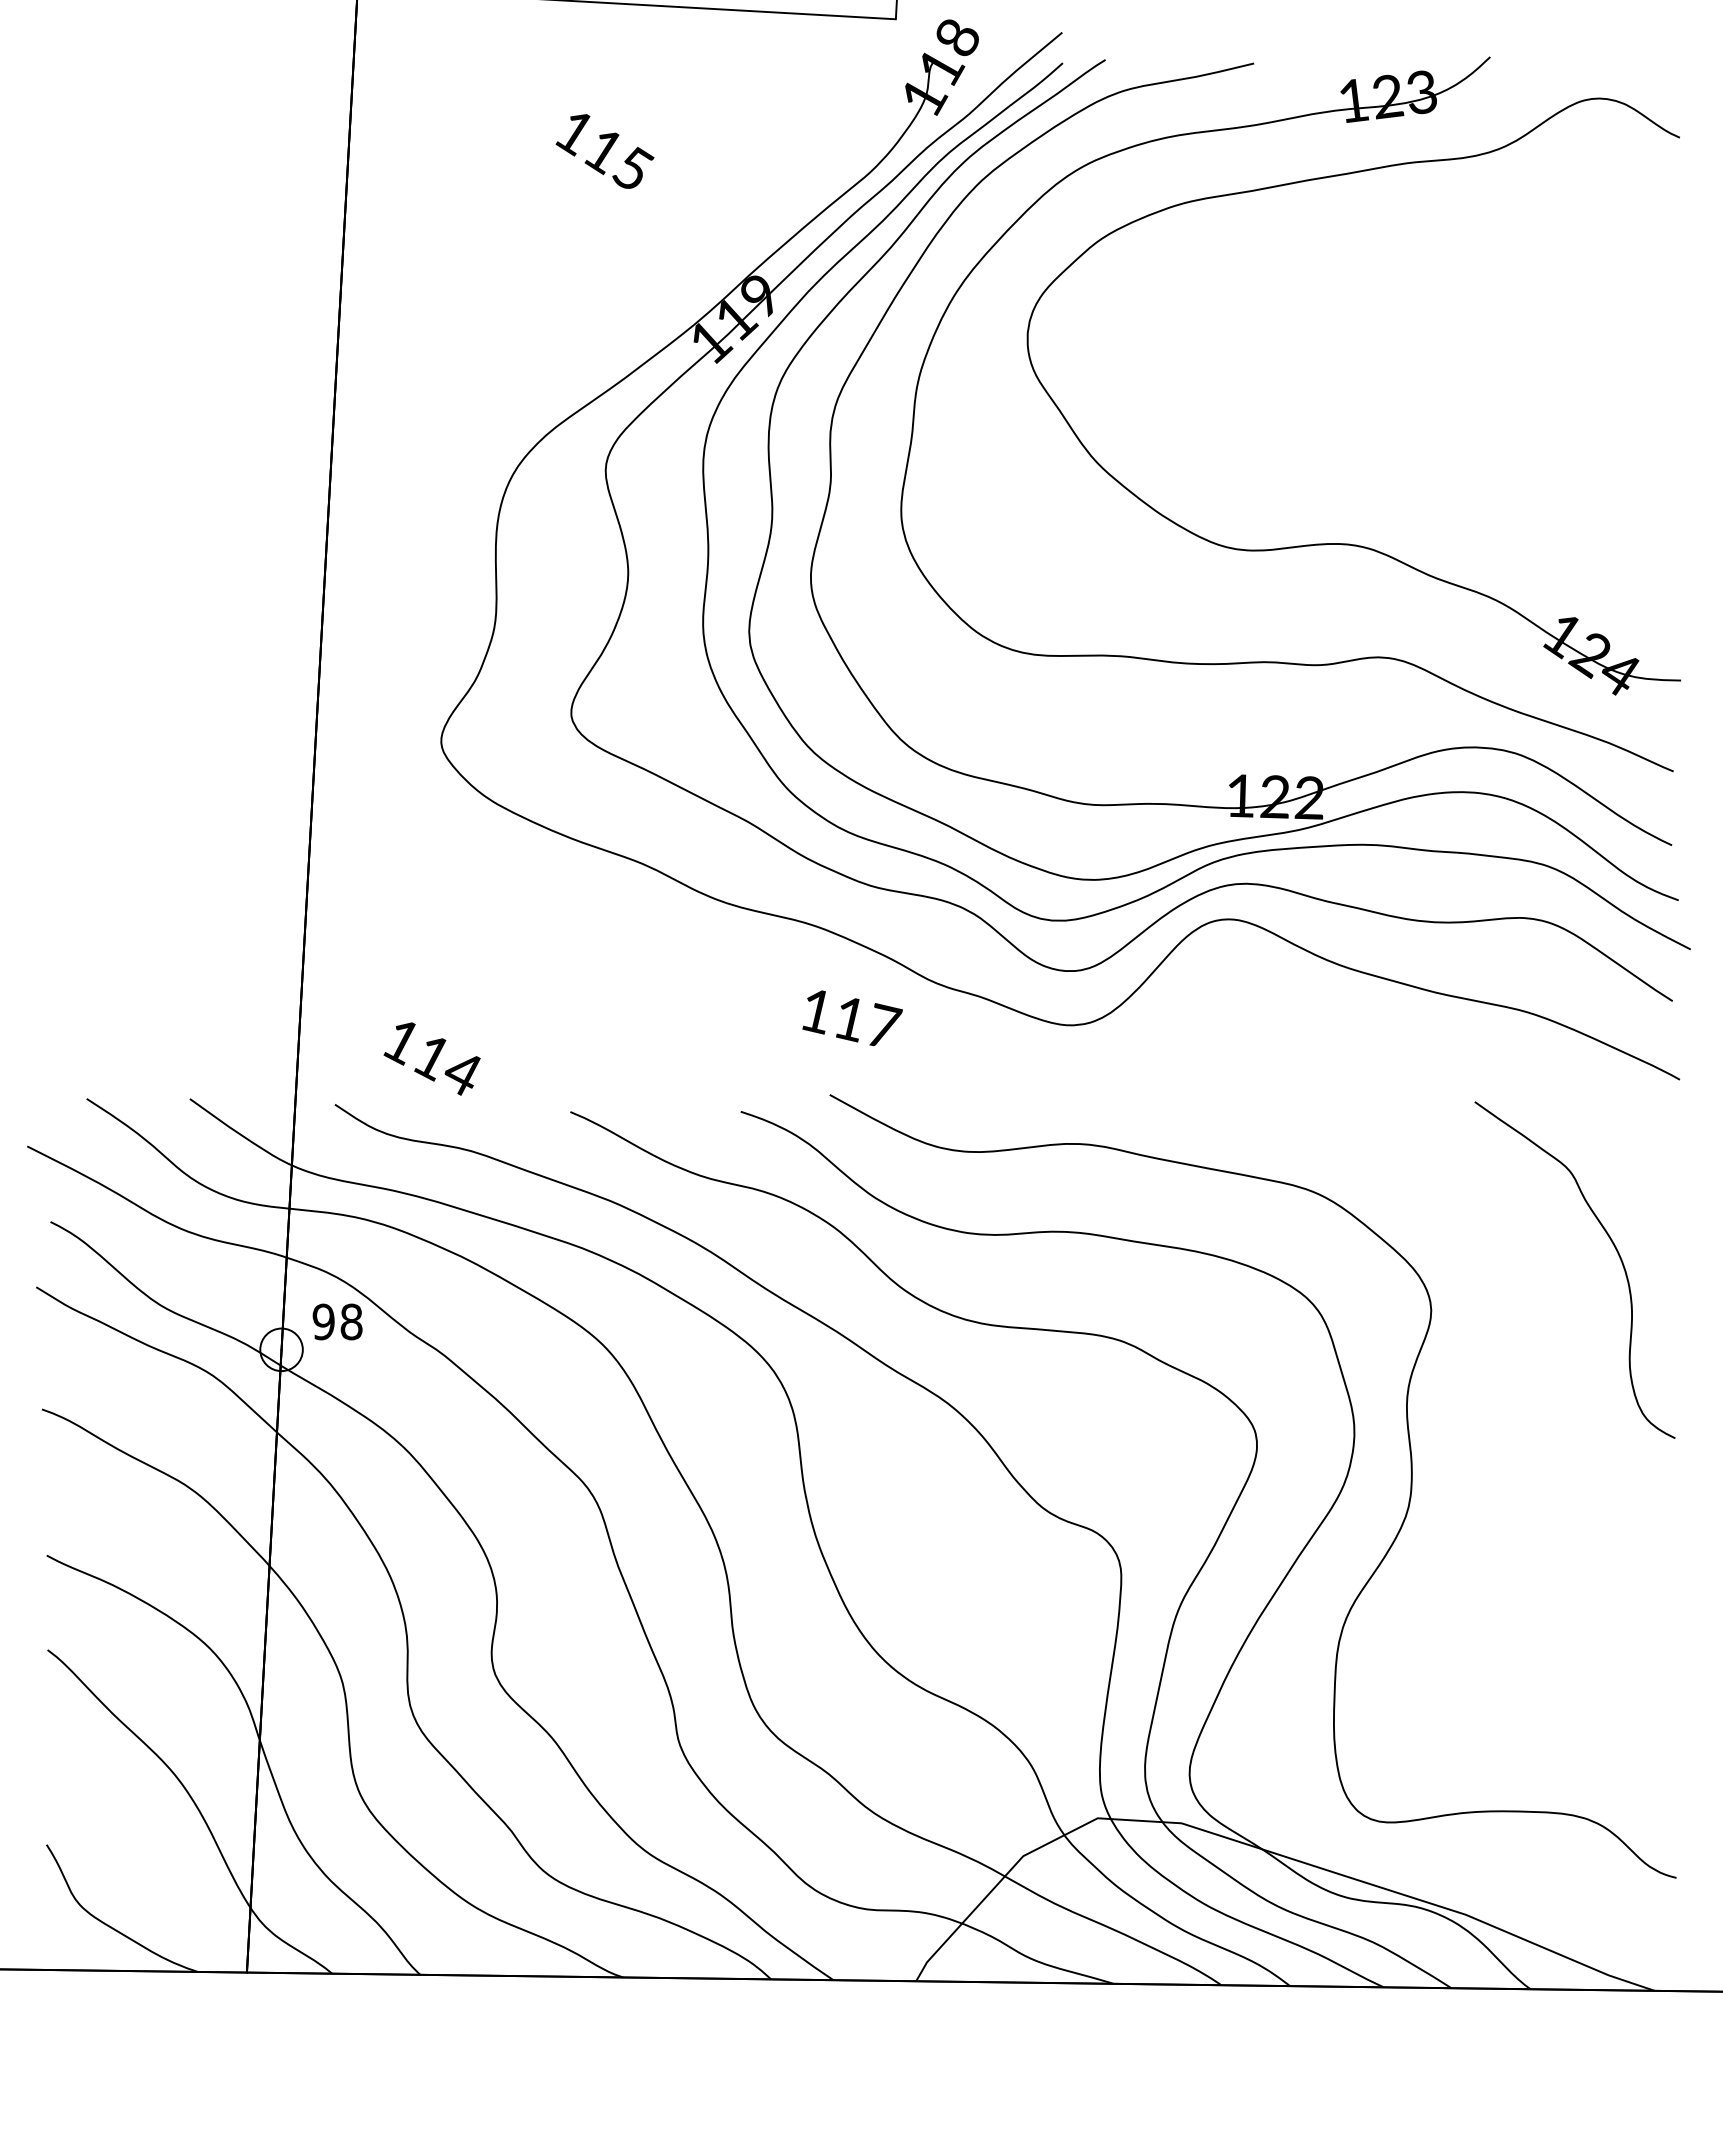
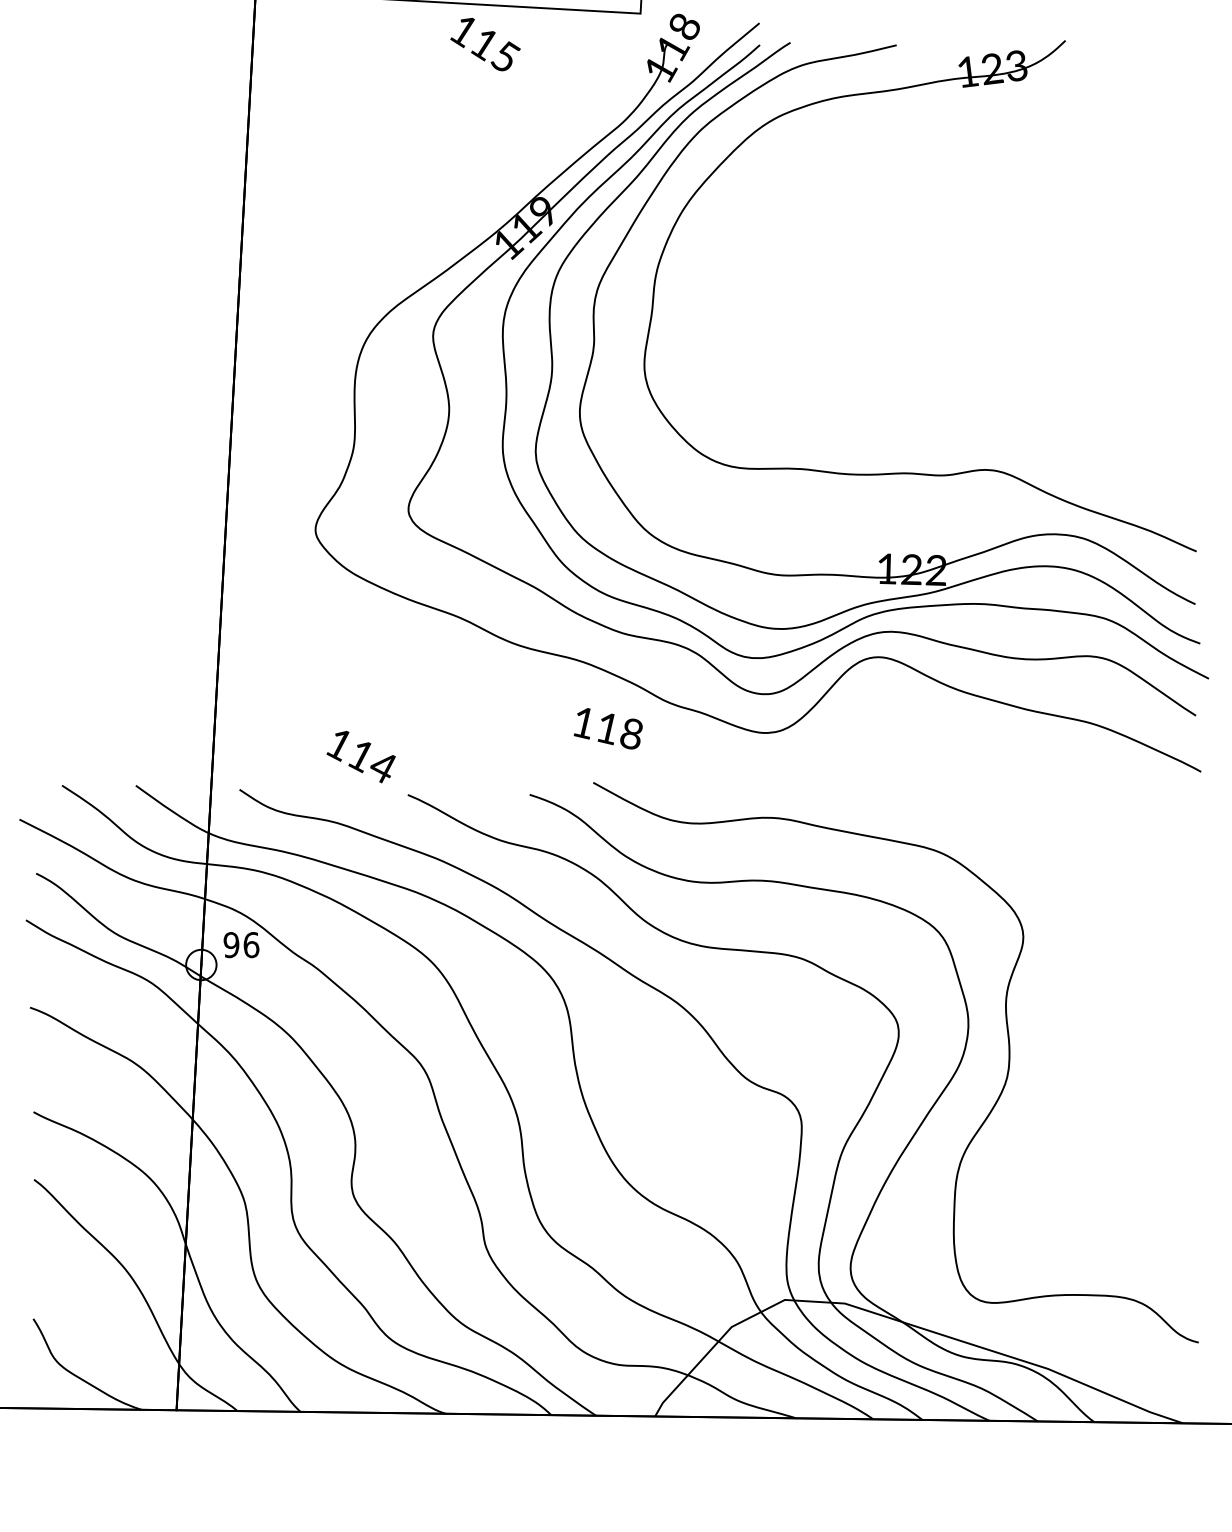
text: (604, 151) -> (485, 44), moved
part: (1349, 543) -> (964, 388), removed
text: (884, 1025) -> (632, 733), 117 -> 118
text: (431, 1058) -> (360, 756), moved
part: (1612, 1244) -> (1152, 889), removed
text: (351, 1321) -> (251, 944), 98 -> 96

